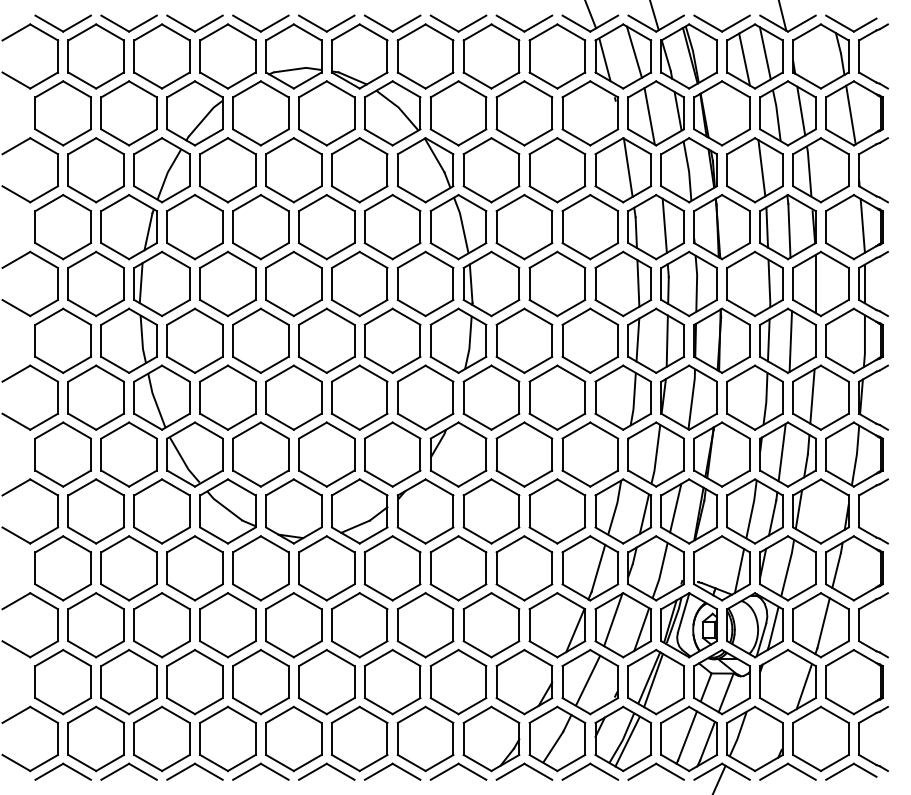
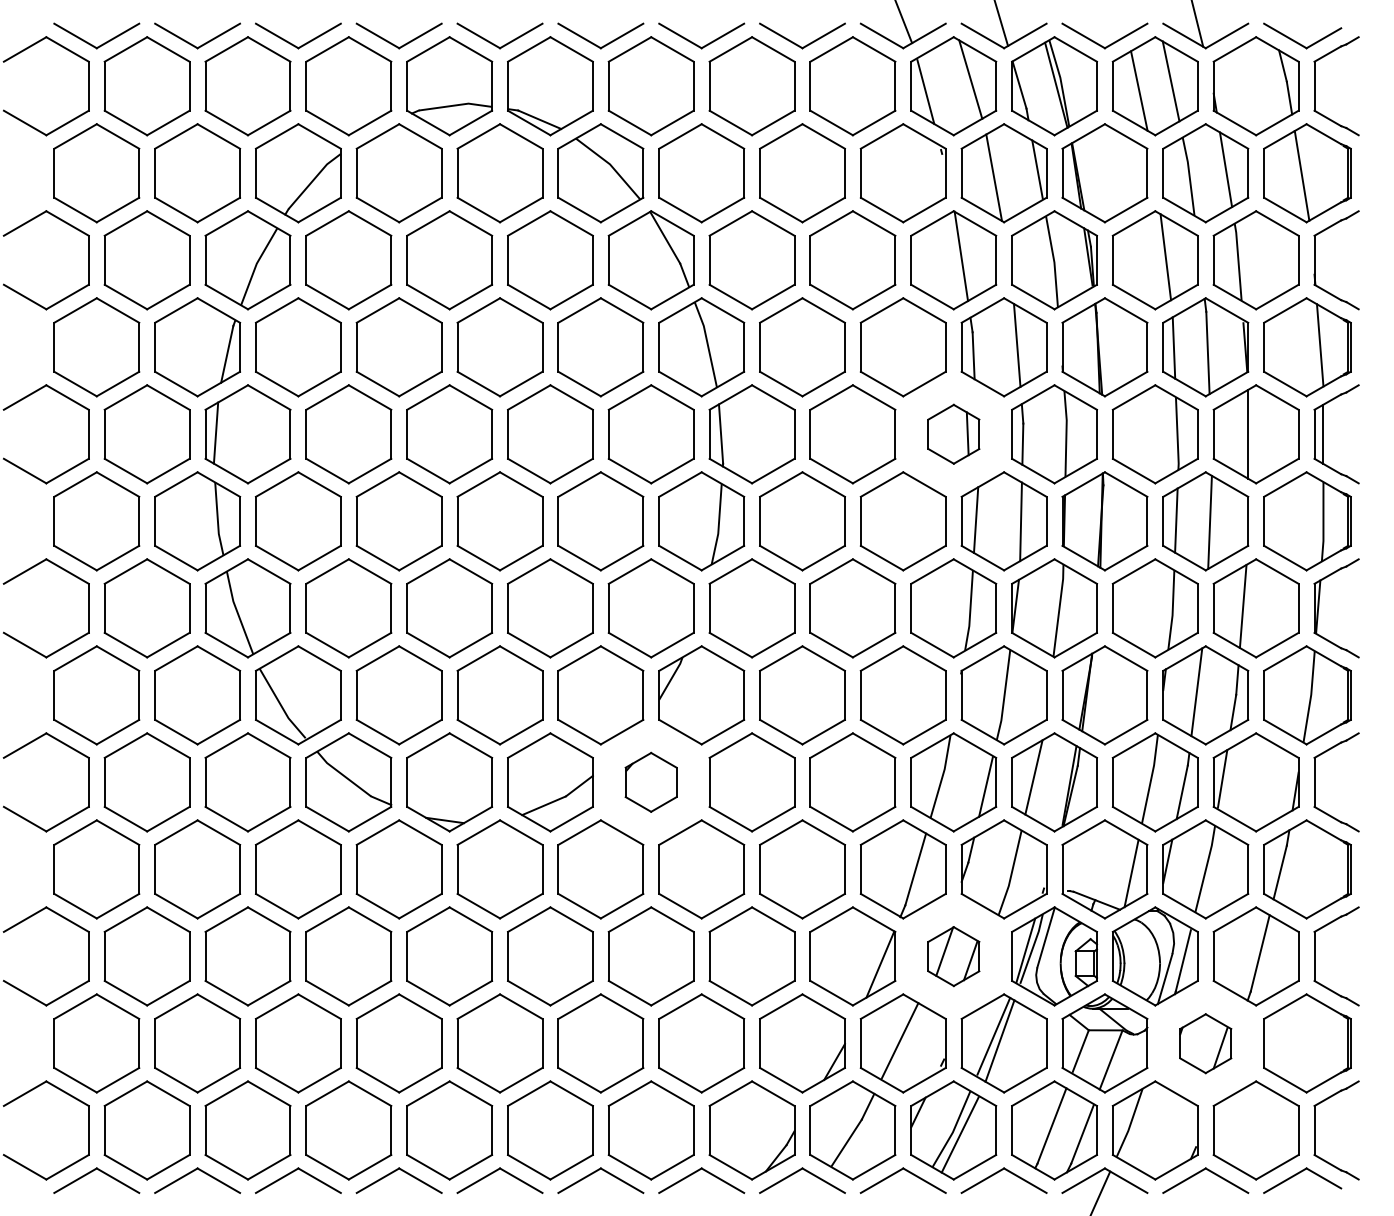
part: (623, 283) -> (954, 433), size x0.6
part: (425, 511) -> (651, 782), size x0.6
part: (623, 625) -> (954, 956), size x0.6
part: (787, 682) -> (1204, 1044), size x0.6

